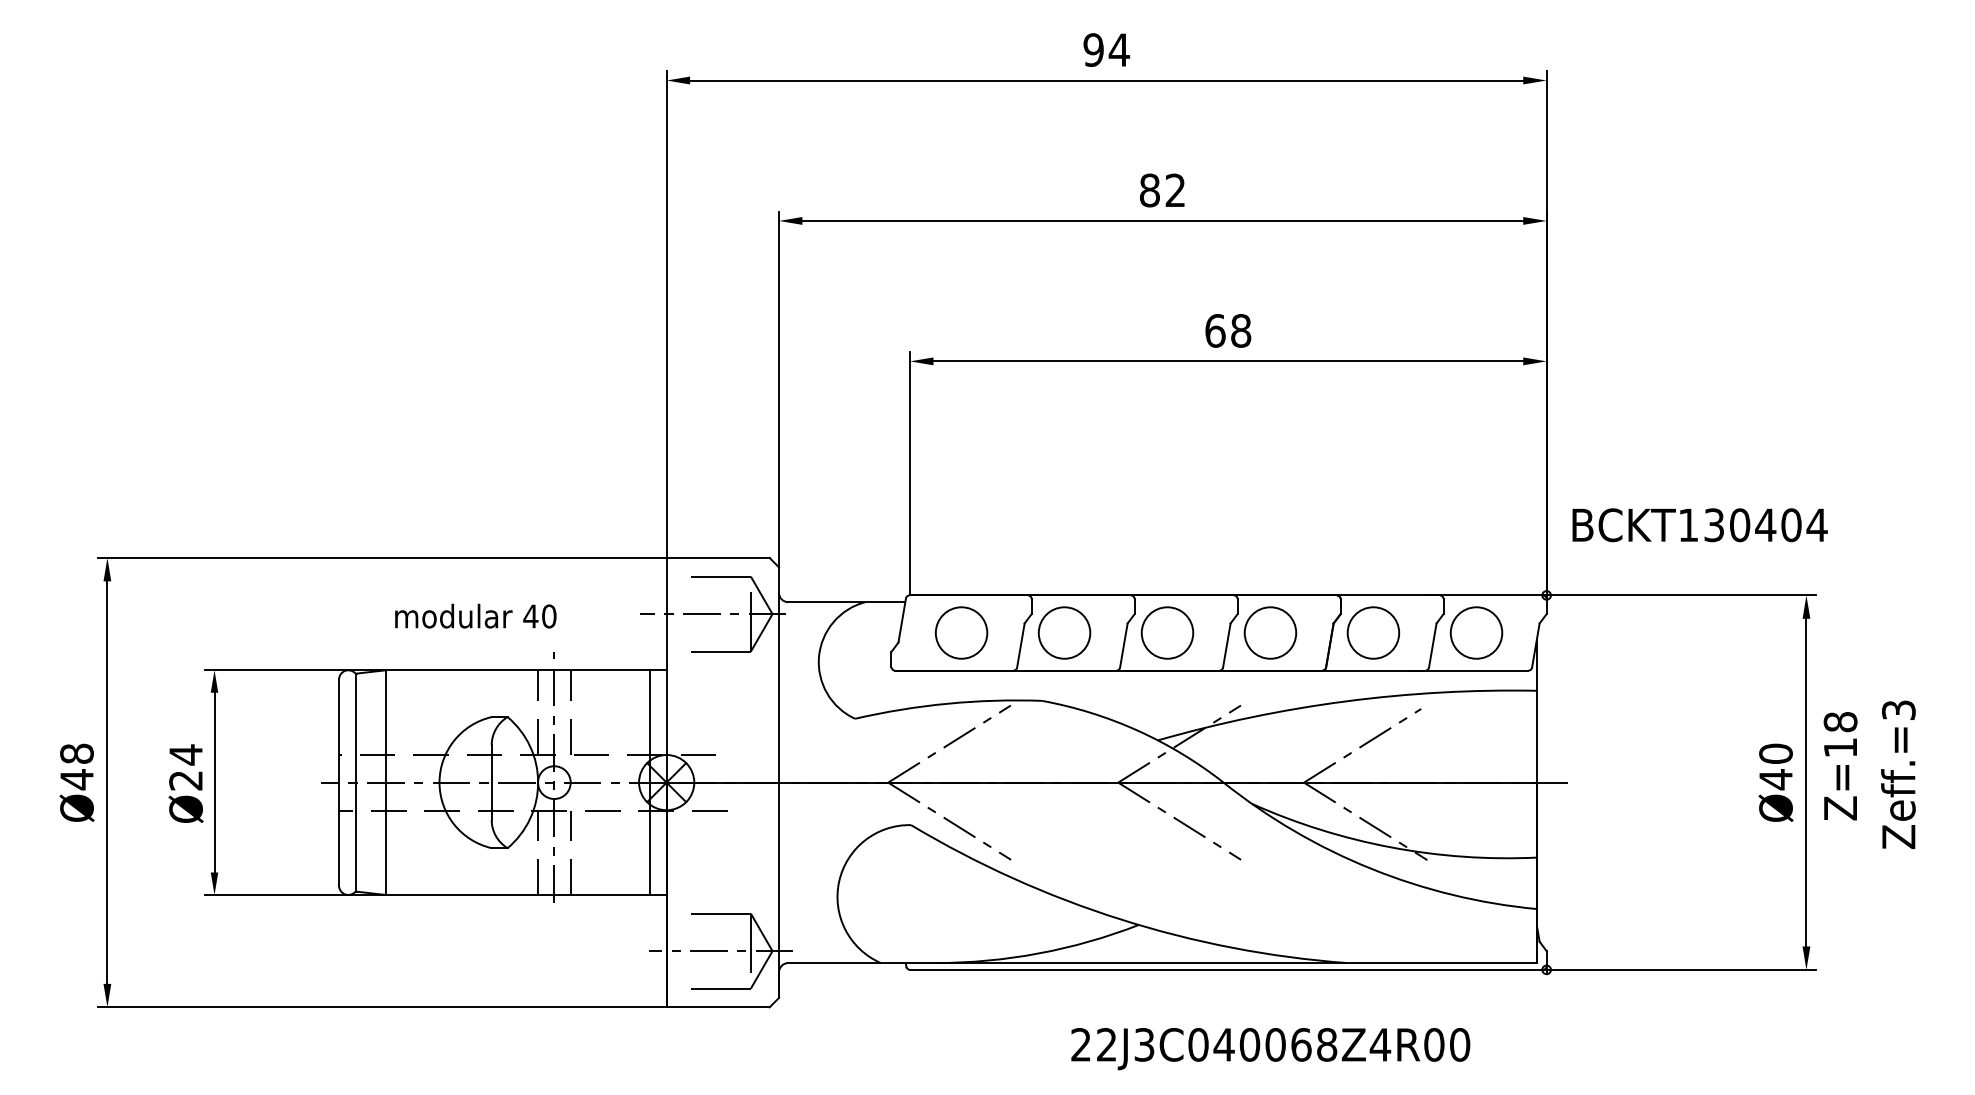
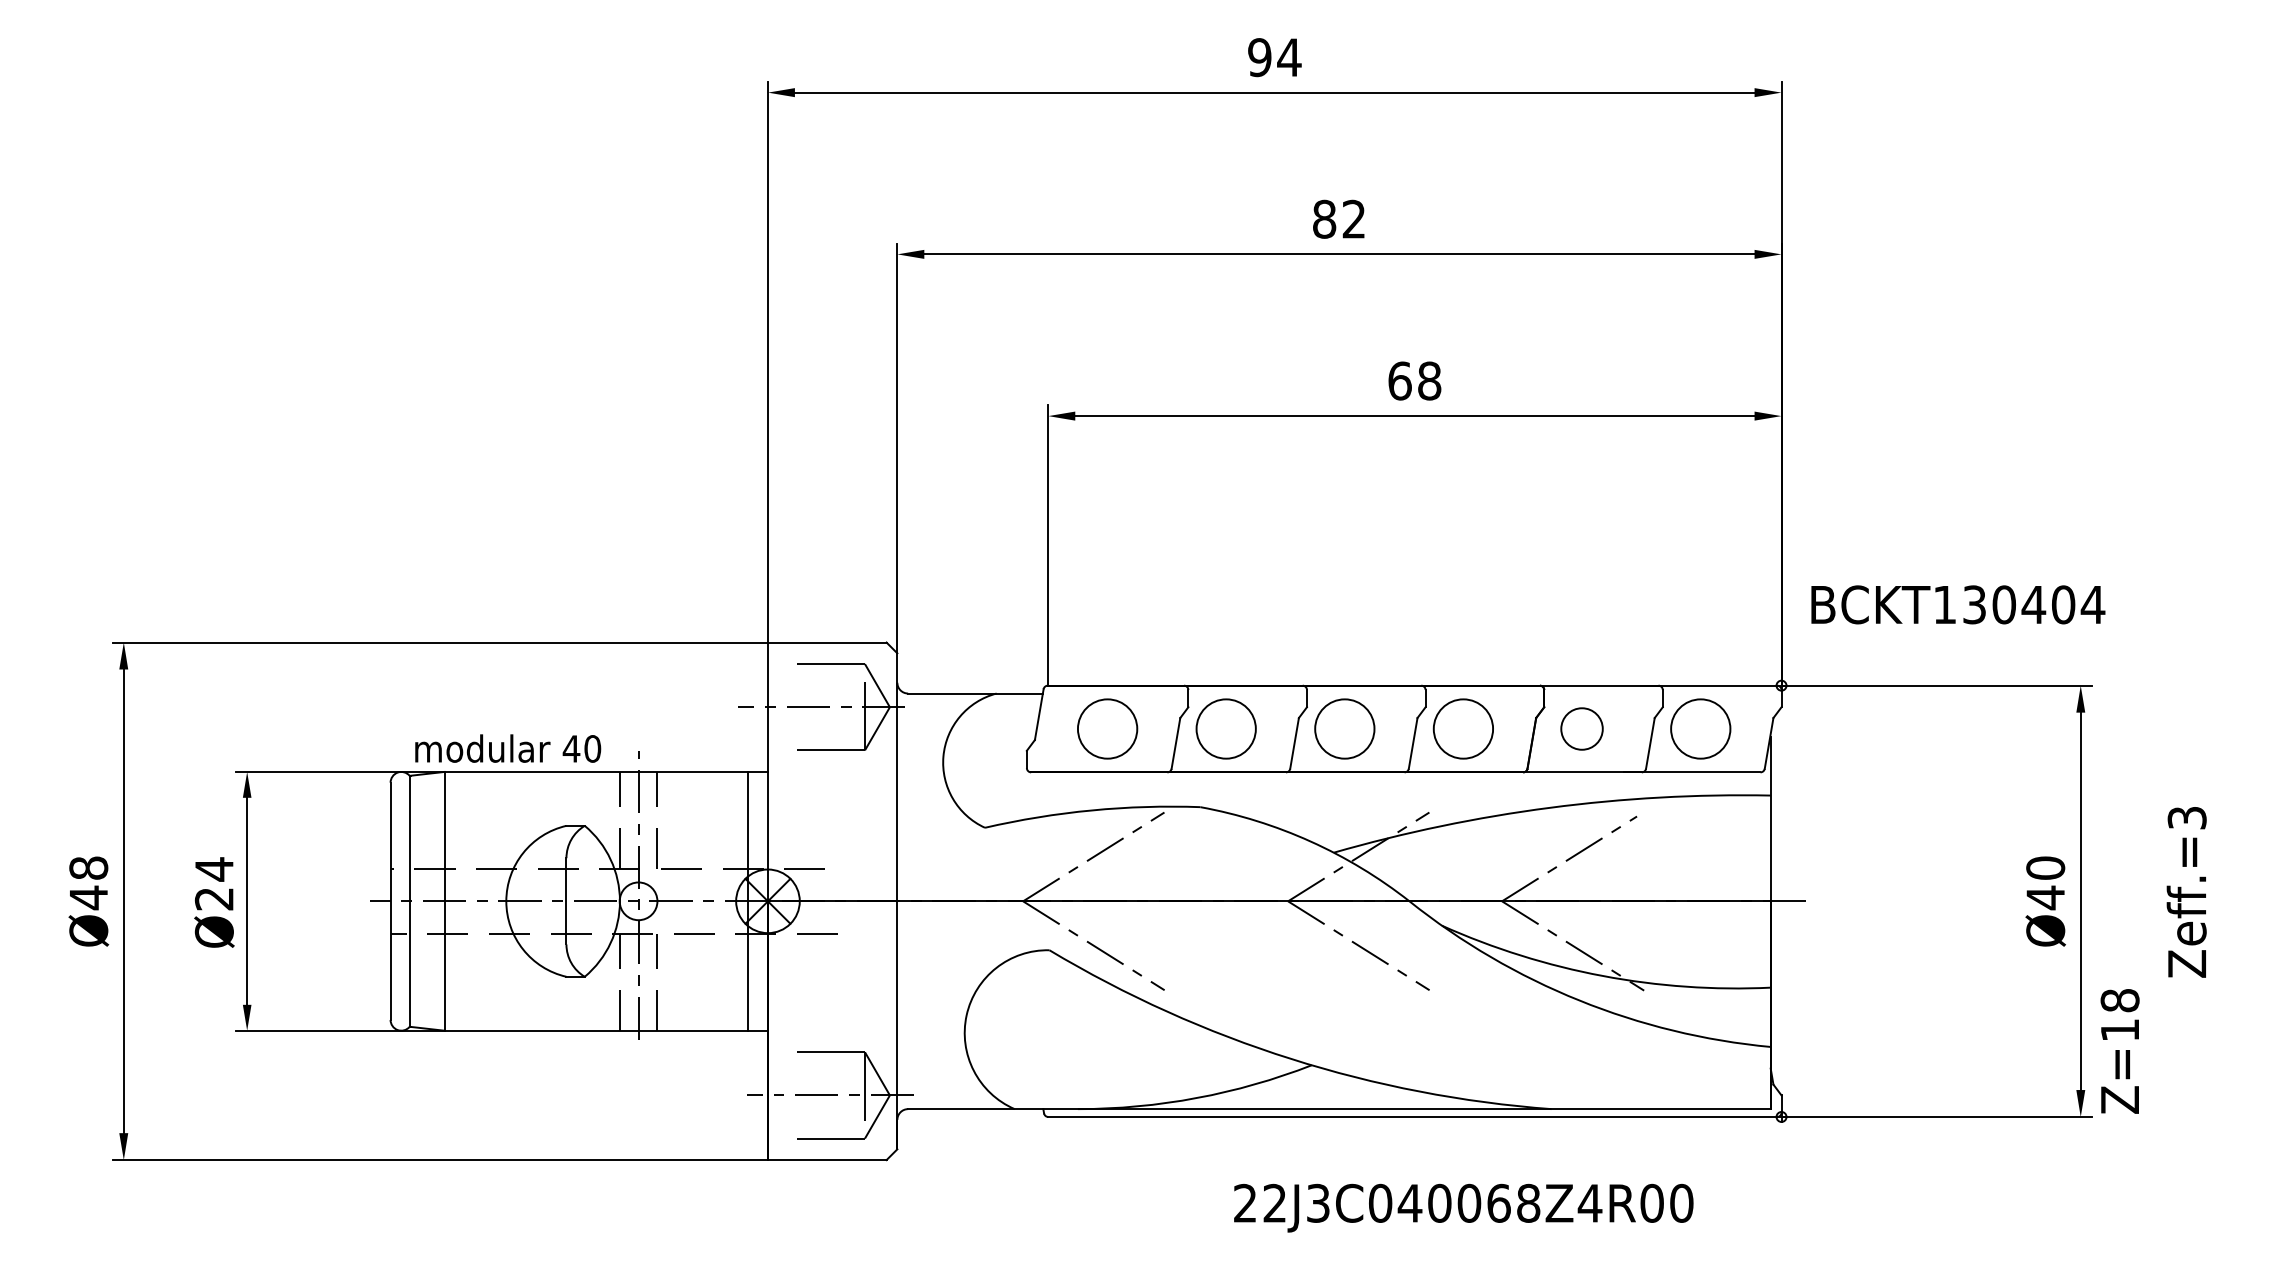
text: (476, 616) -> (508, 748), moved
circle: (1372, 632) -> (1581, 728), size x0.7
text: (1840, 766) -> (2119, 1051), moved

